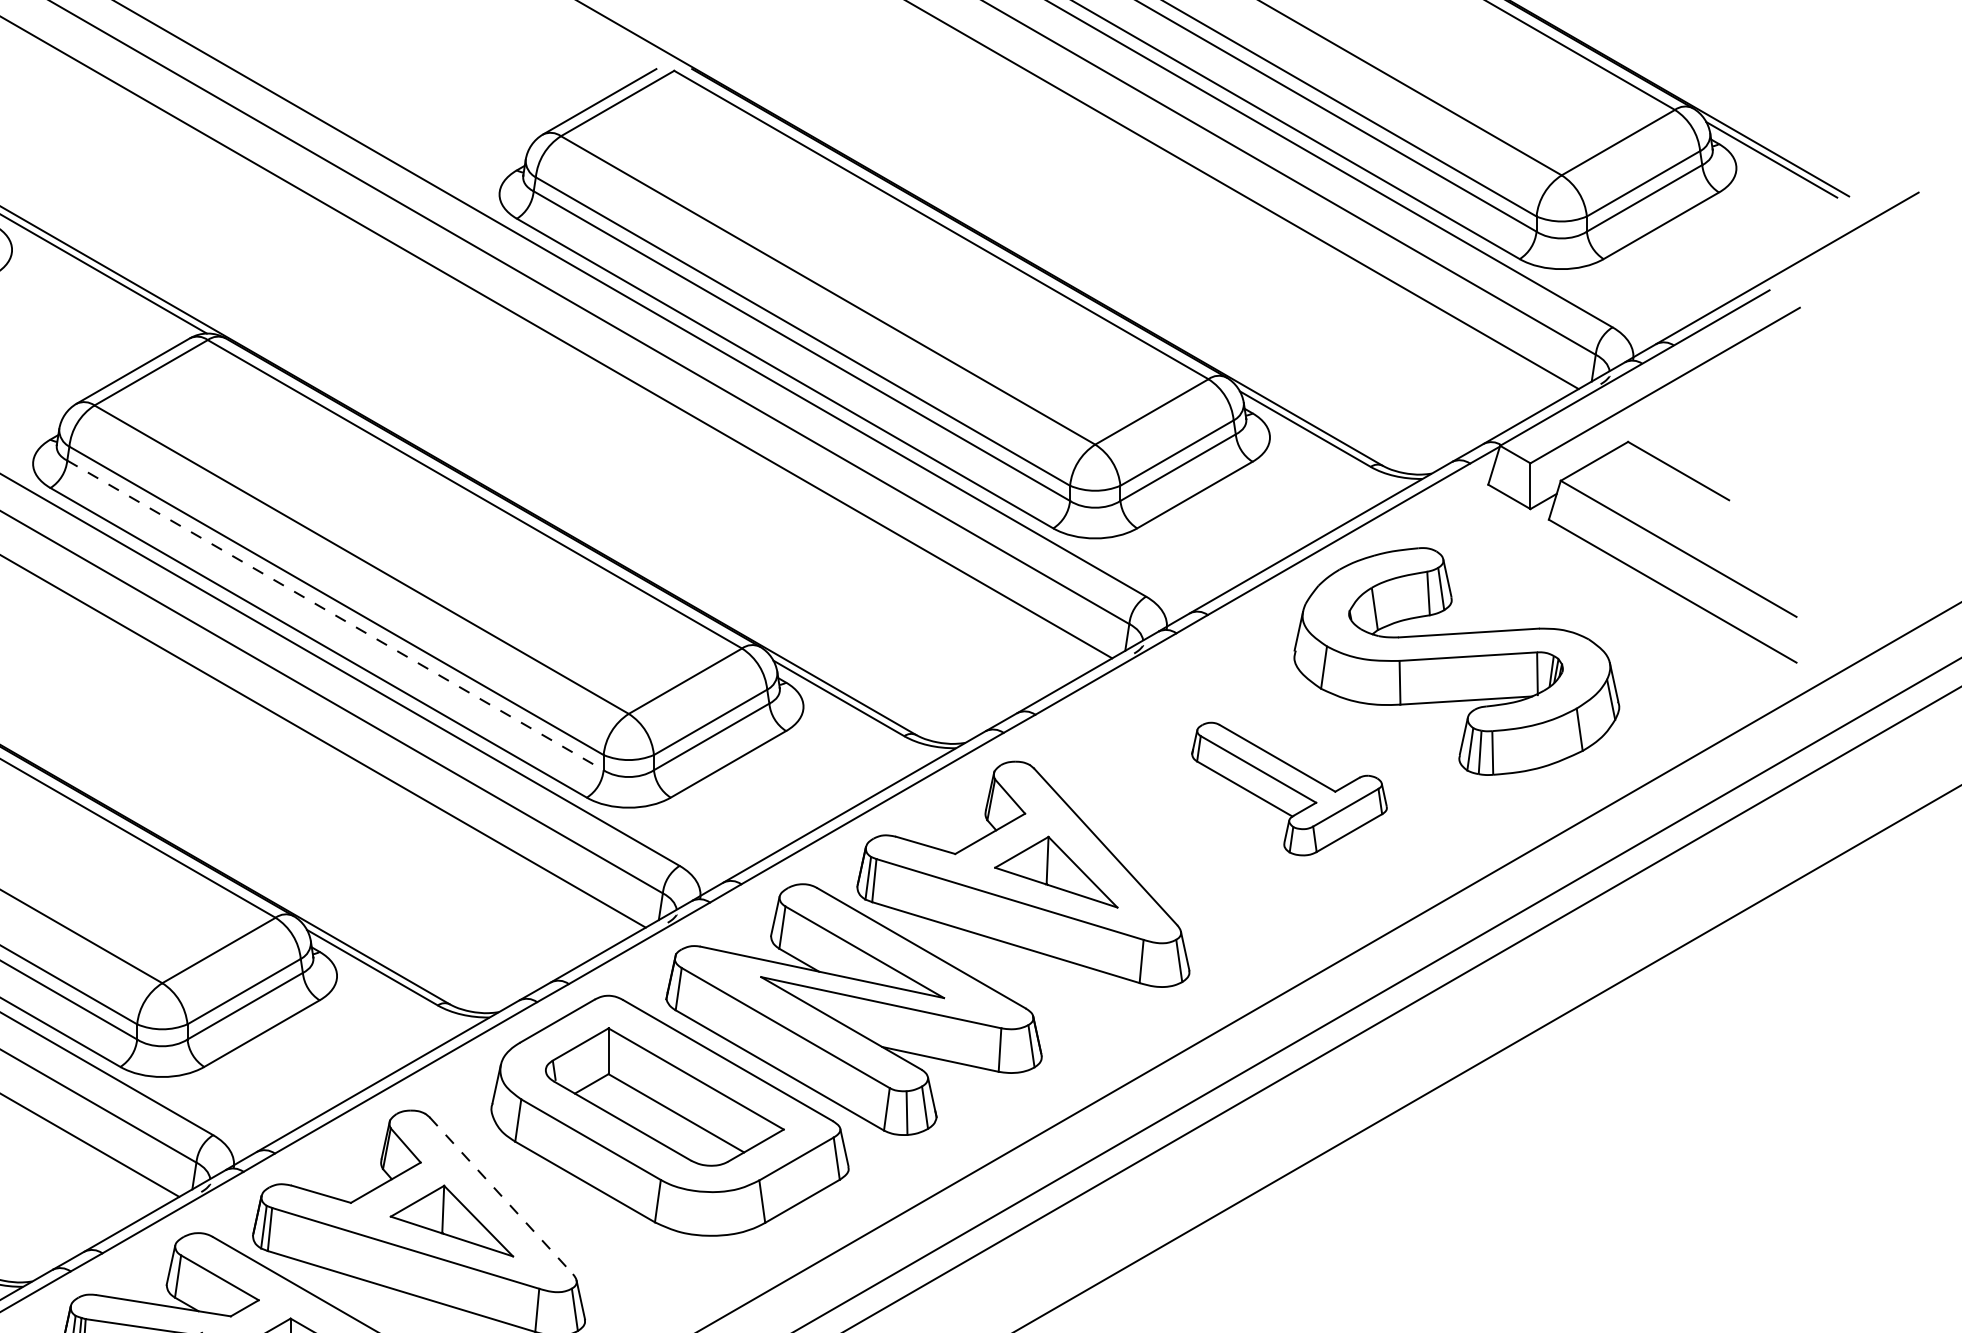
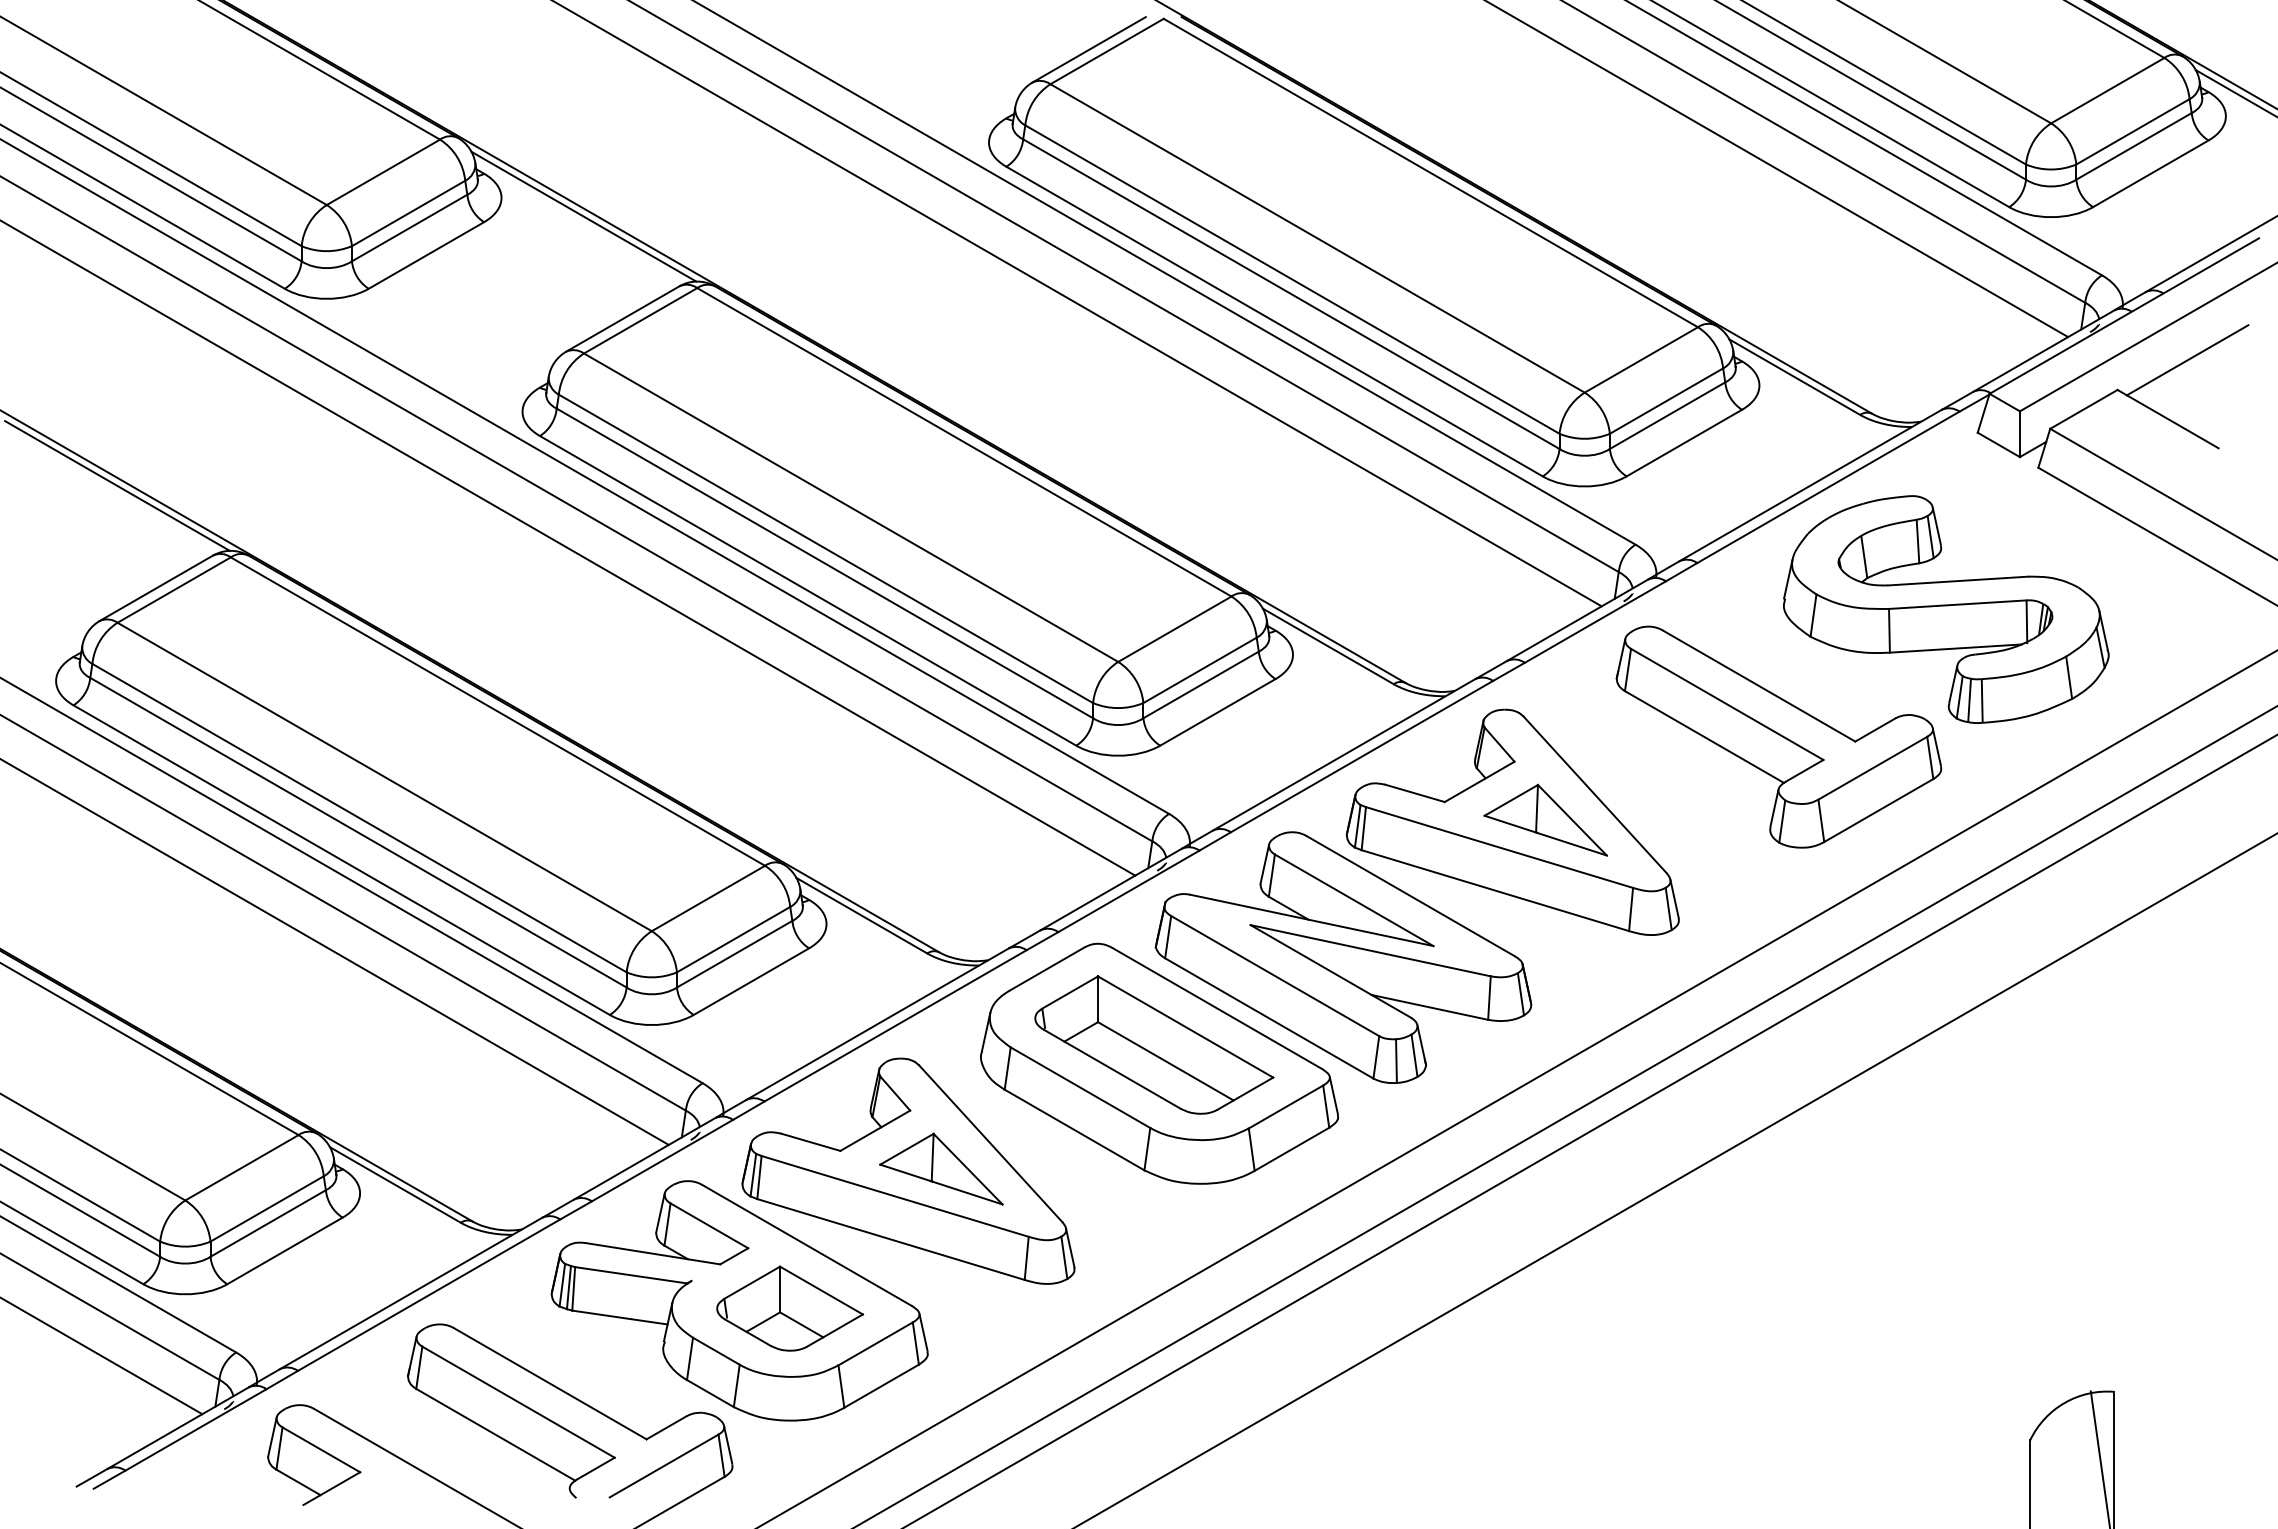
line: (1698, 412) -> (2187, 360), added
line: (335, 615) -> (824, 563), dashed -> solid
part: (1289, 788) -> (1778, 736), size x1.67
line: (502, 1196) -> (991, 1144), dashed -> solid

